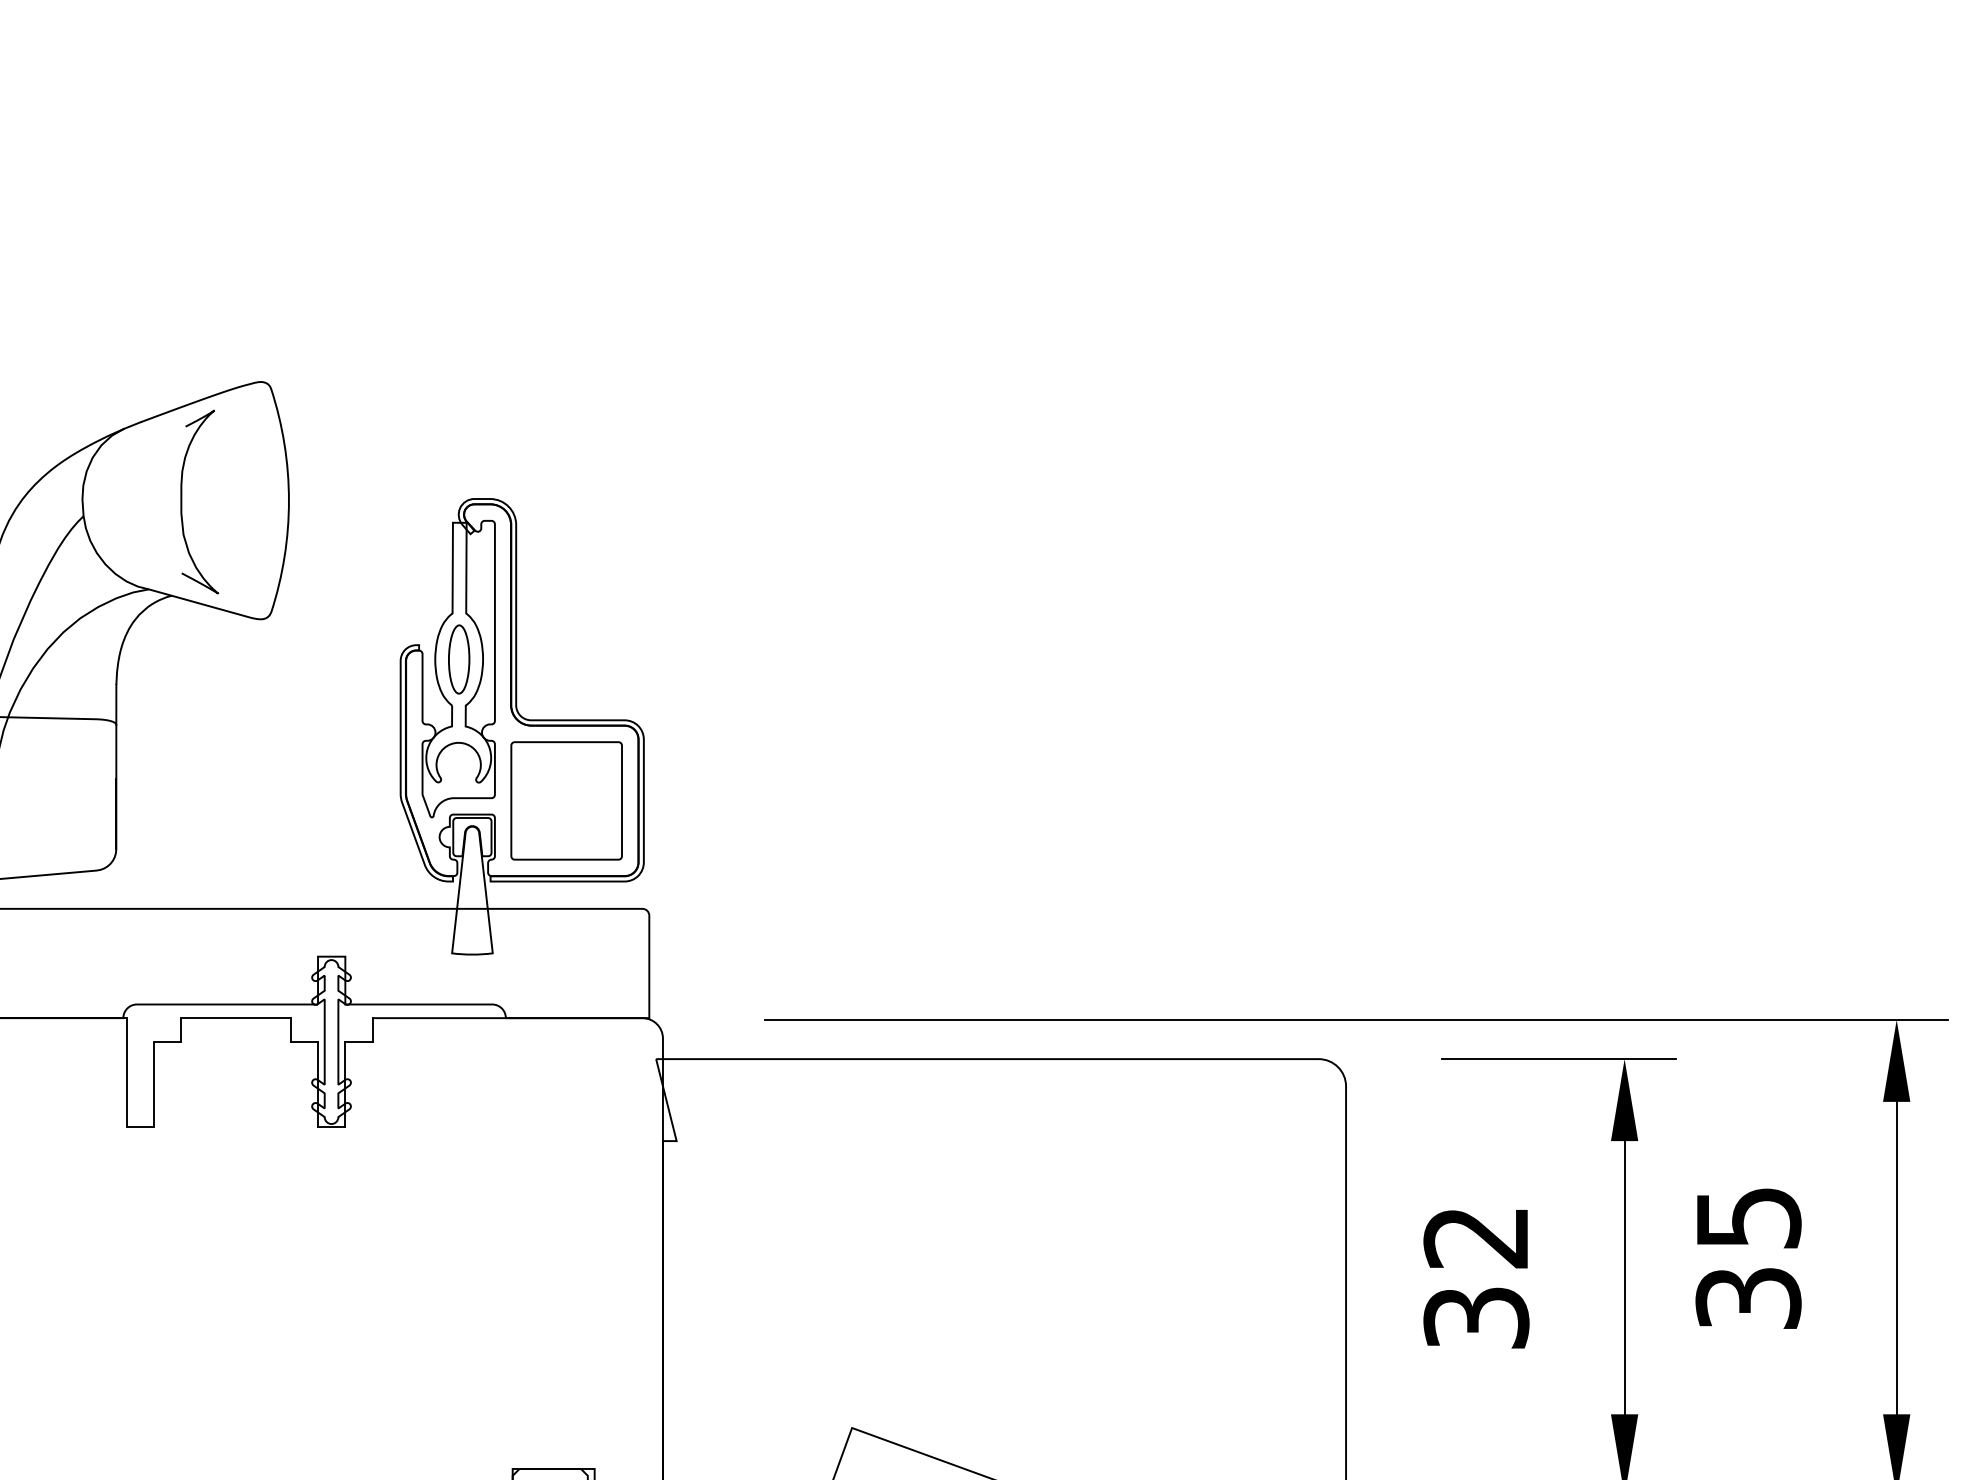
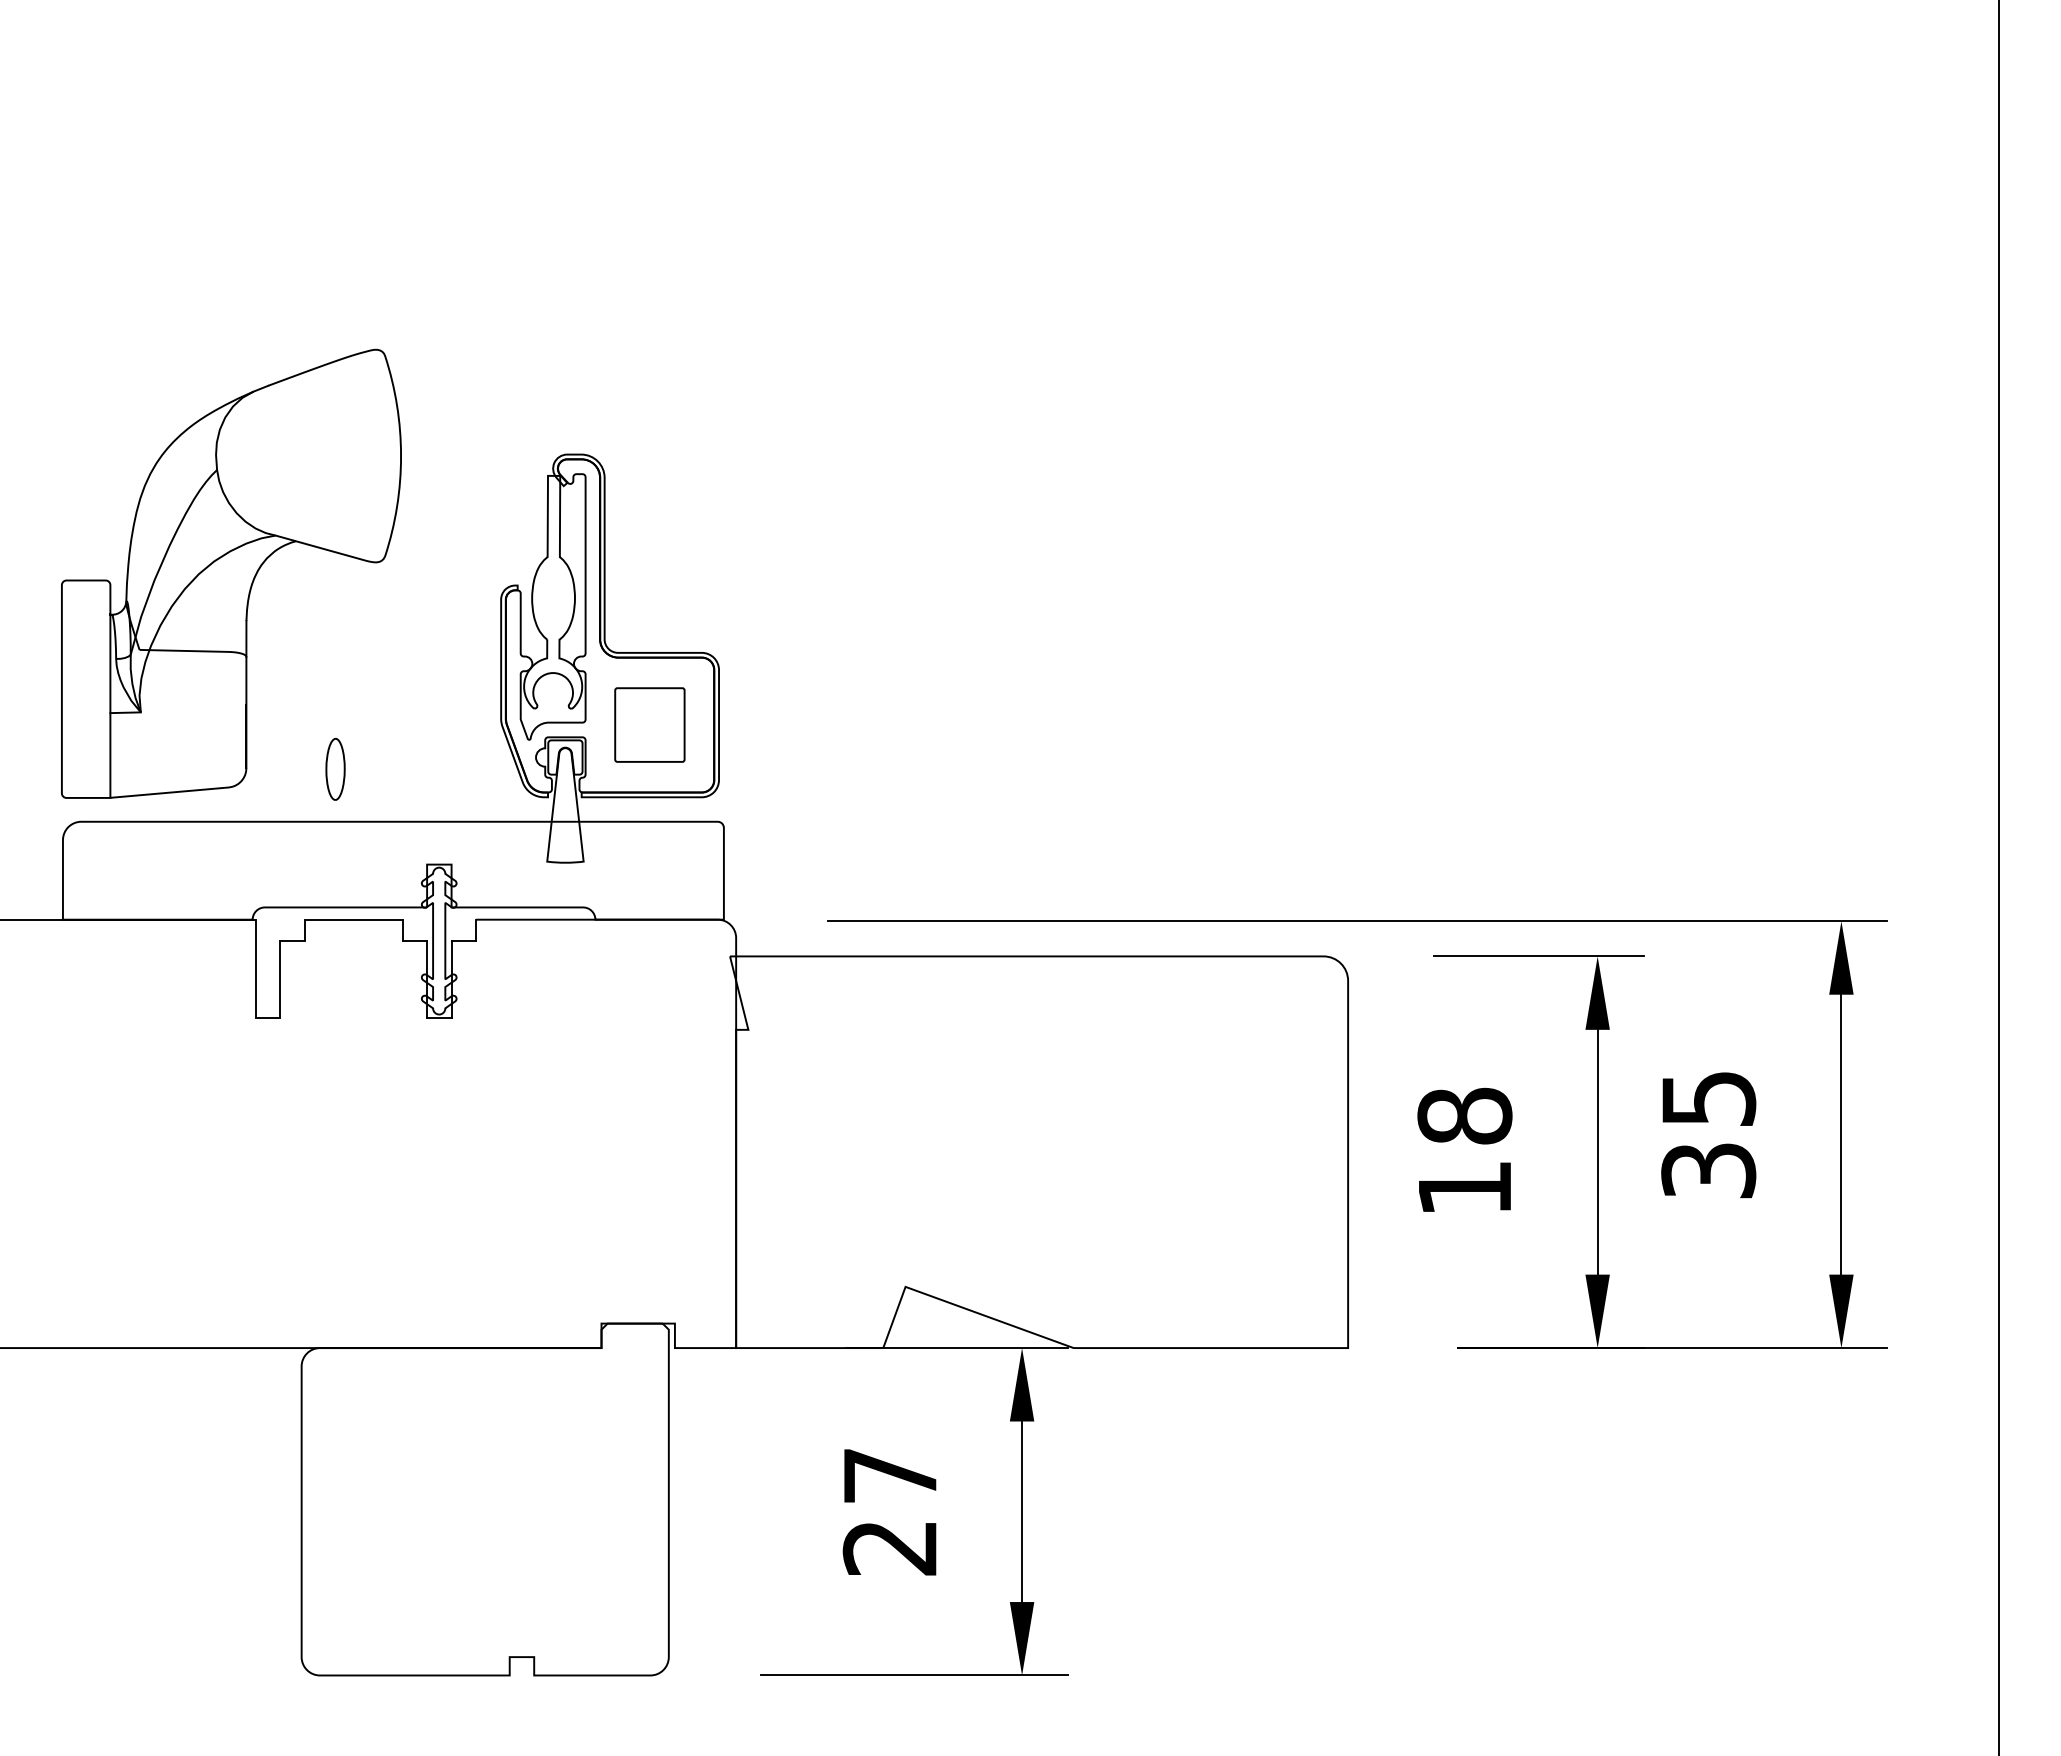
curve: (182, 501) -> (305, 456), removed
part: (459, 658) -> (335, 768), moved
part: (566, 800) -> (649, 724), size x0.7
text: (1475, 1276) -> (1464, 1151), 32 -> 18

